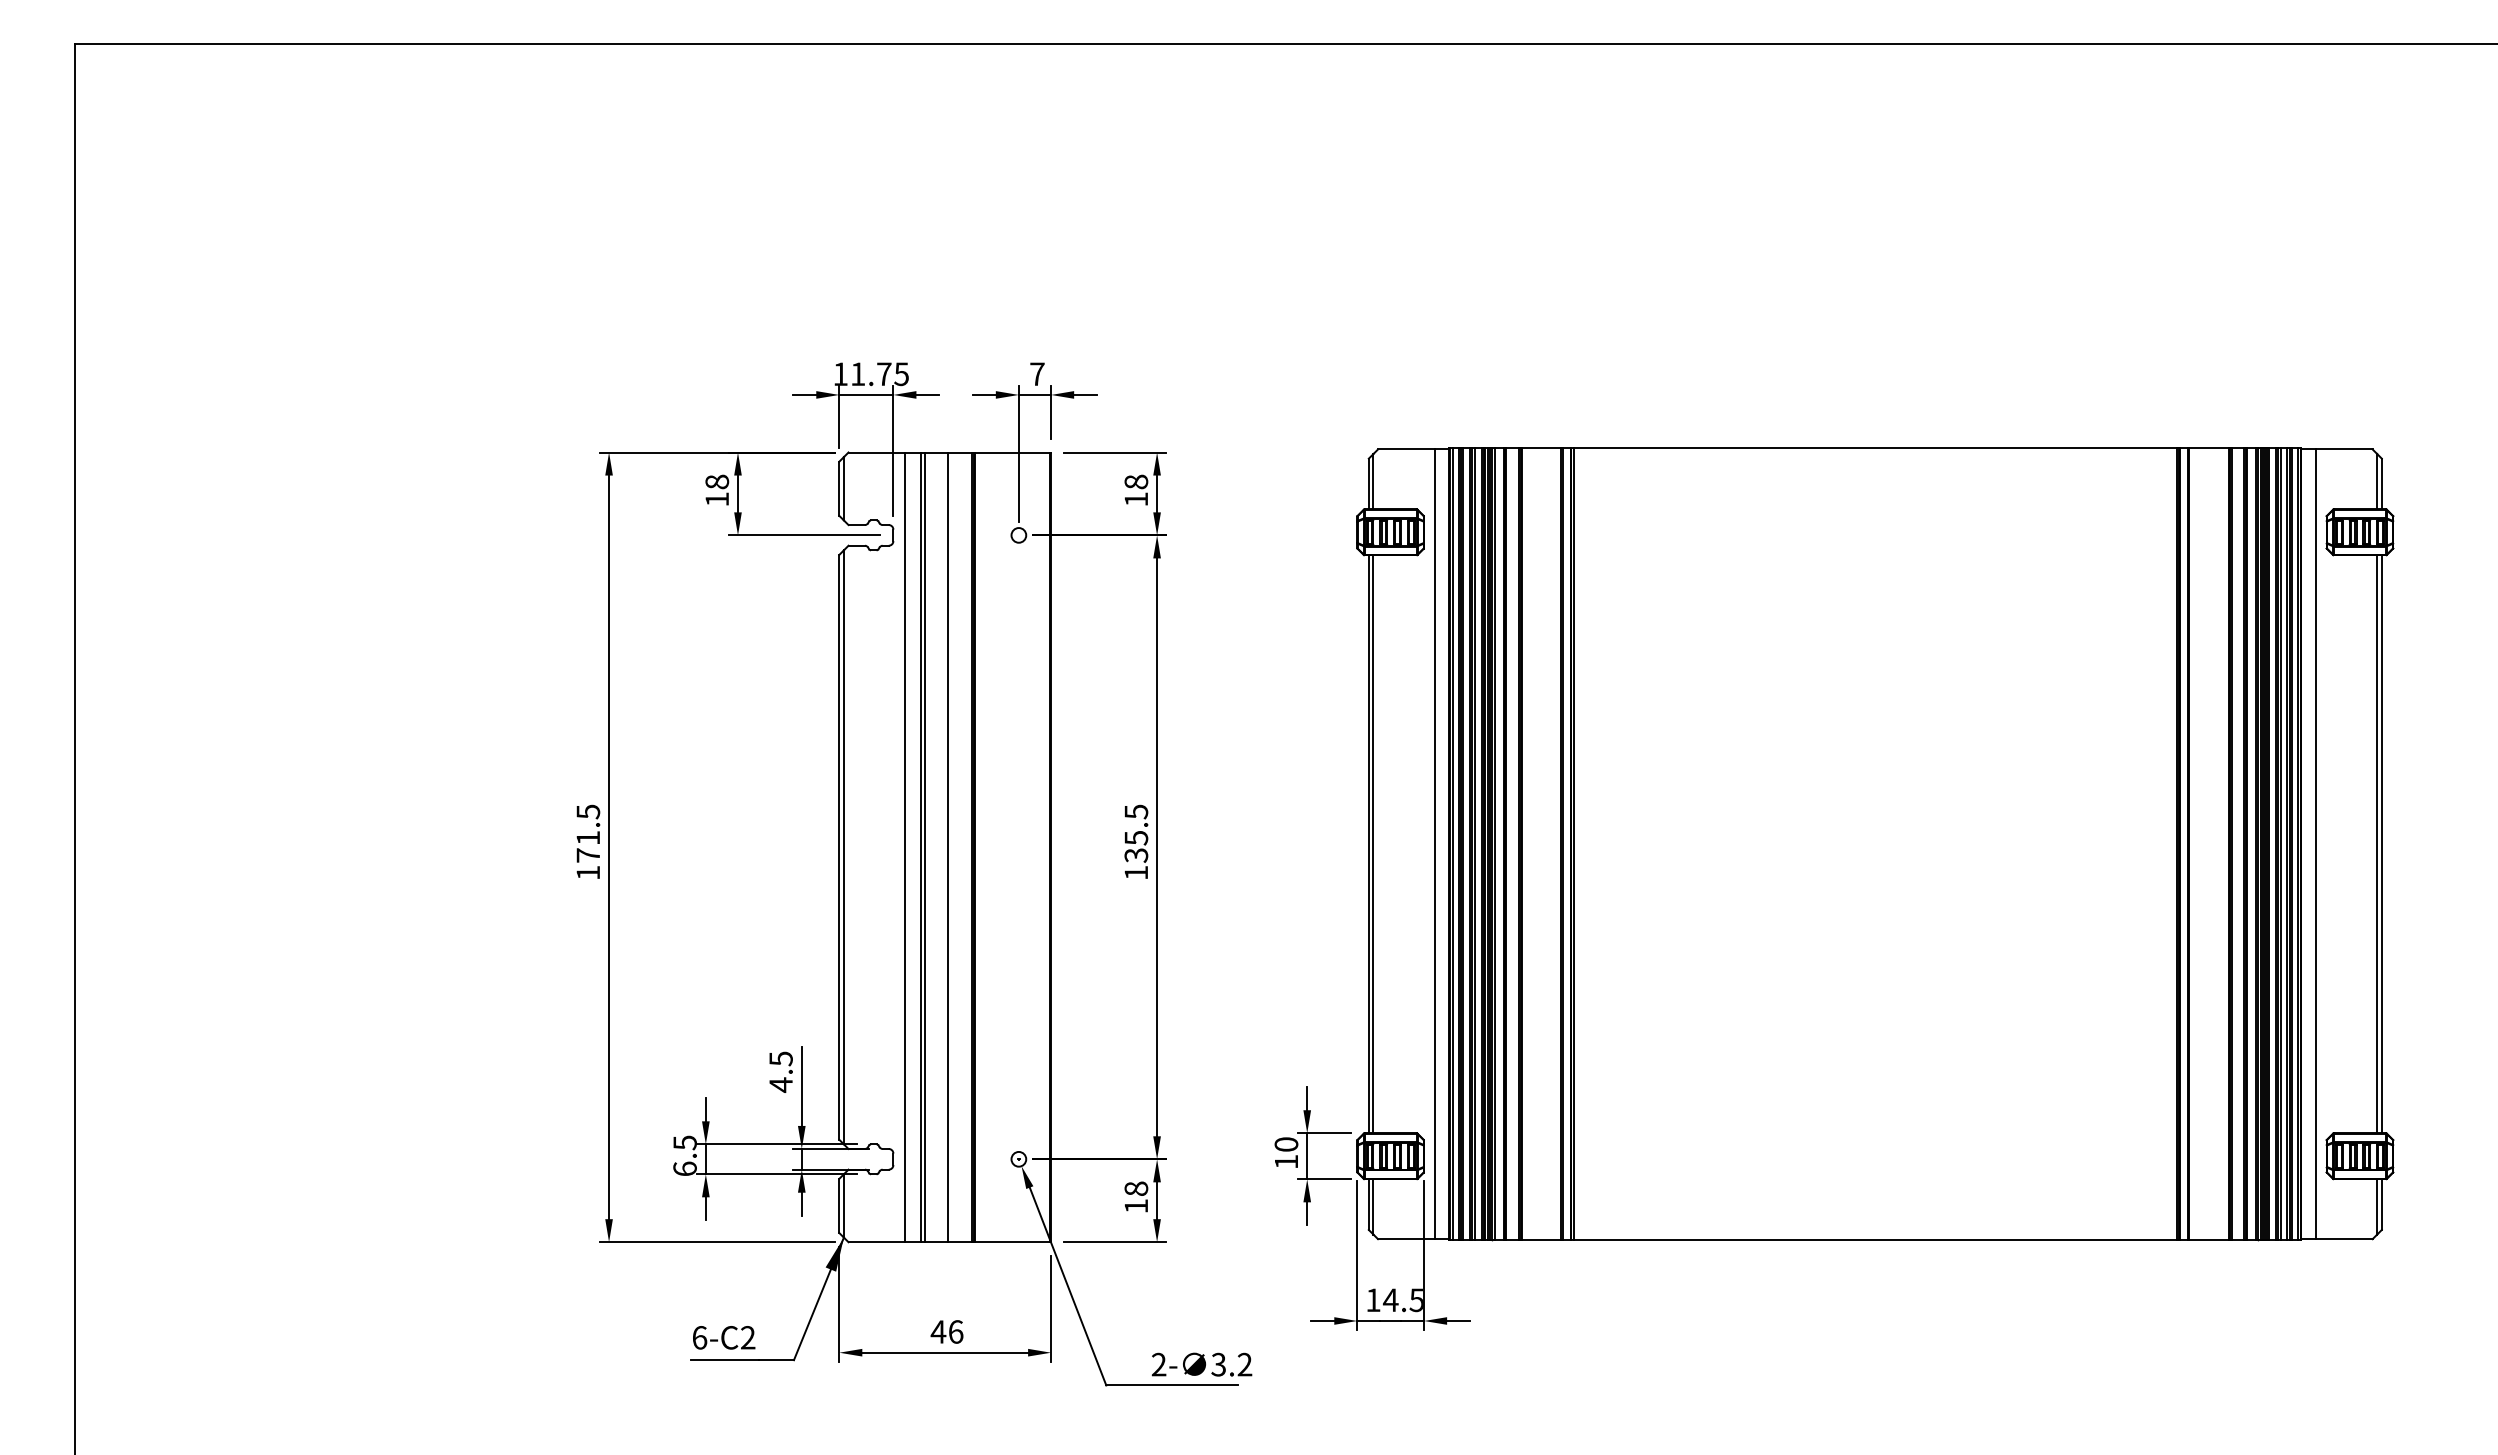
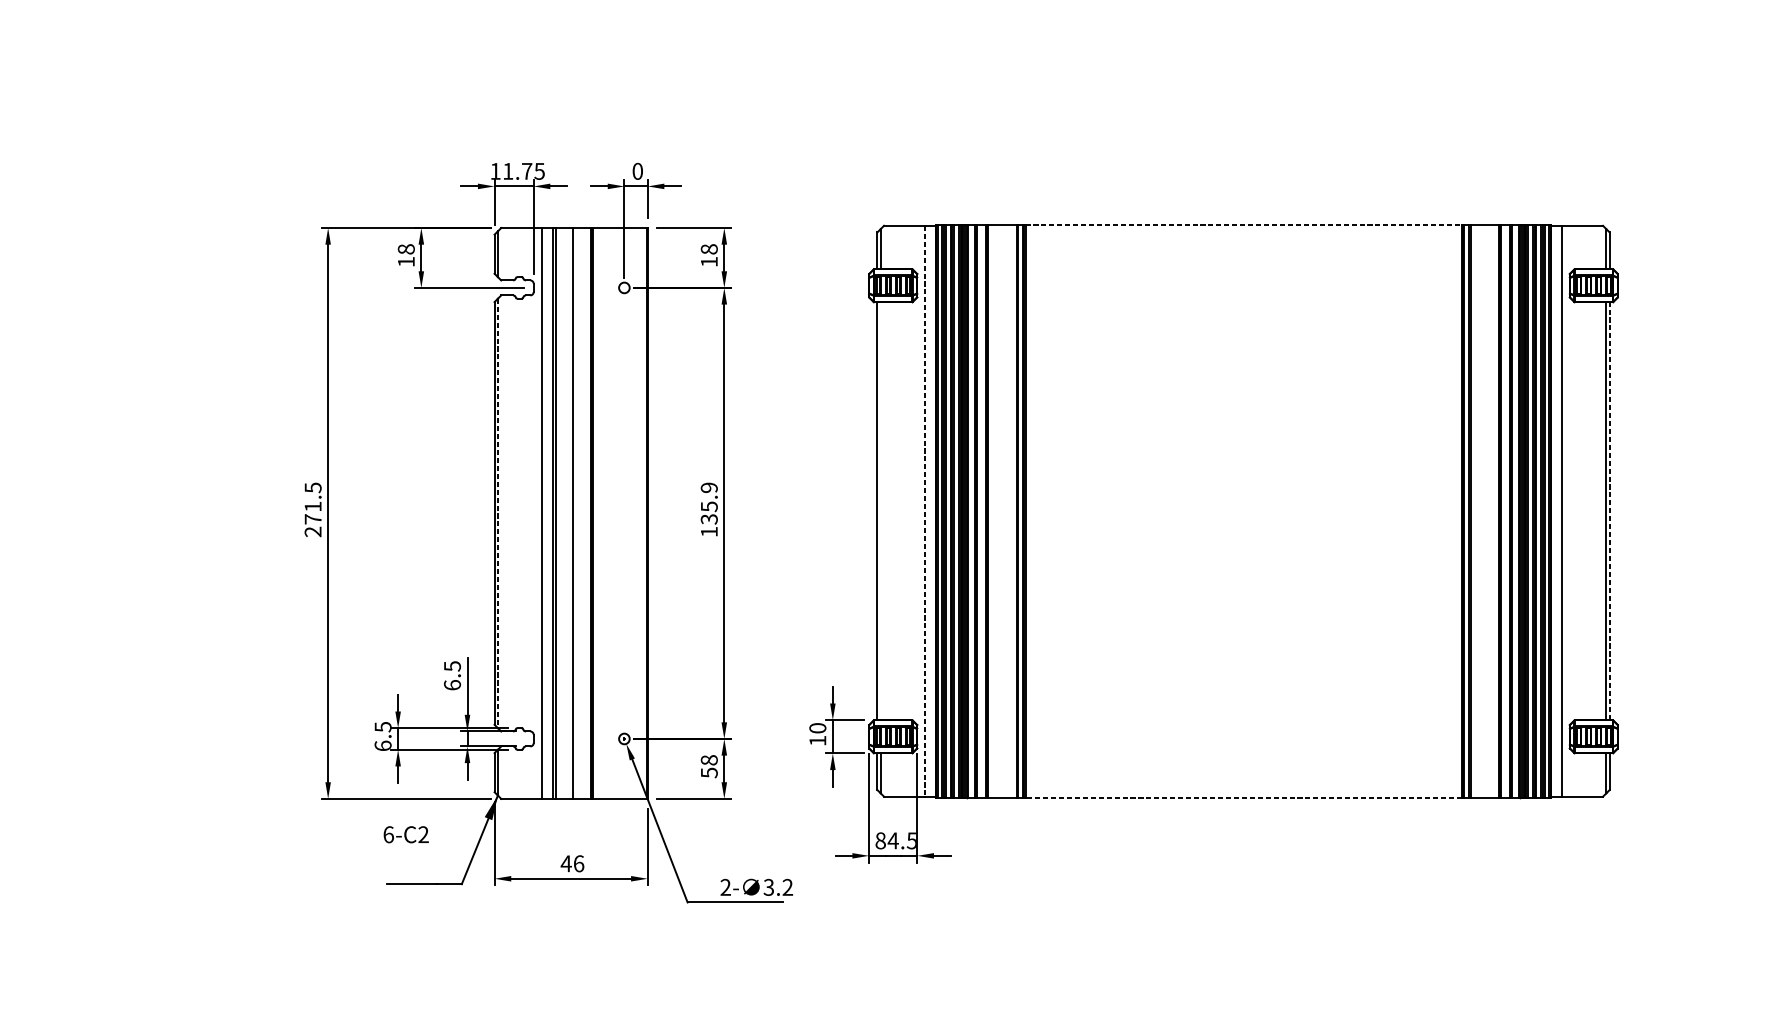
text: (1037, 374) -> (637, 171), 7 -> 0
line: (1875, 448) -> (1243, 225), solid -> dashed
text: (1136, 811) -> (709, 487), 135.5 -> 135.9
line: (1373, 844) -> (880, 511), removed
line: (1434, 844) -> (924, 511), solid -> dashed
line: (2381, 844) -> (1609, 511), solid -> dashed
line: (843, 847) -> (497, 513), solid -> dashed
text: (587, 872) -> (312, 531), 171.5 -> 271.5
text: (780, 1084) -> (452, 684), 4.5 -> 6.5
text: (1136, 1206) -> (709, 773), 18 -> 58
line: (1875, 1240) -> (1243, 797), solid -> dashed
text: (1373, 1300) -> (880, 841), 14.5 -> 84.5
text: (724, 1337) -> (406, 834), moved

